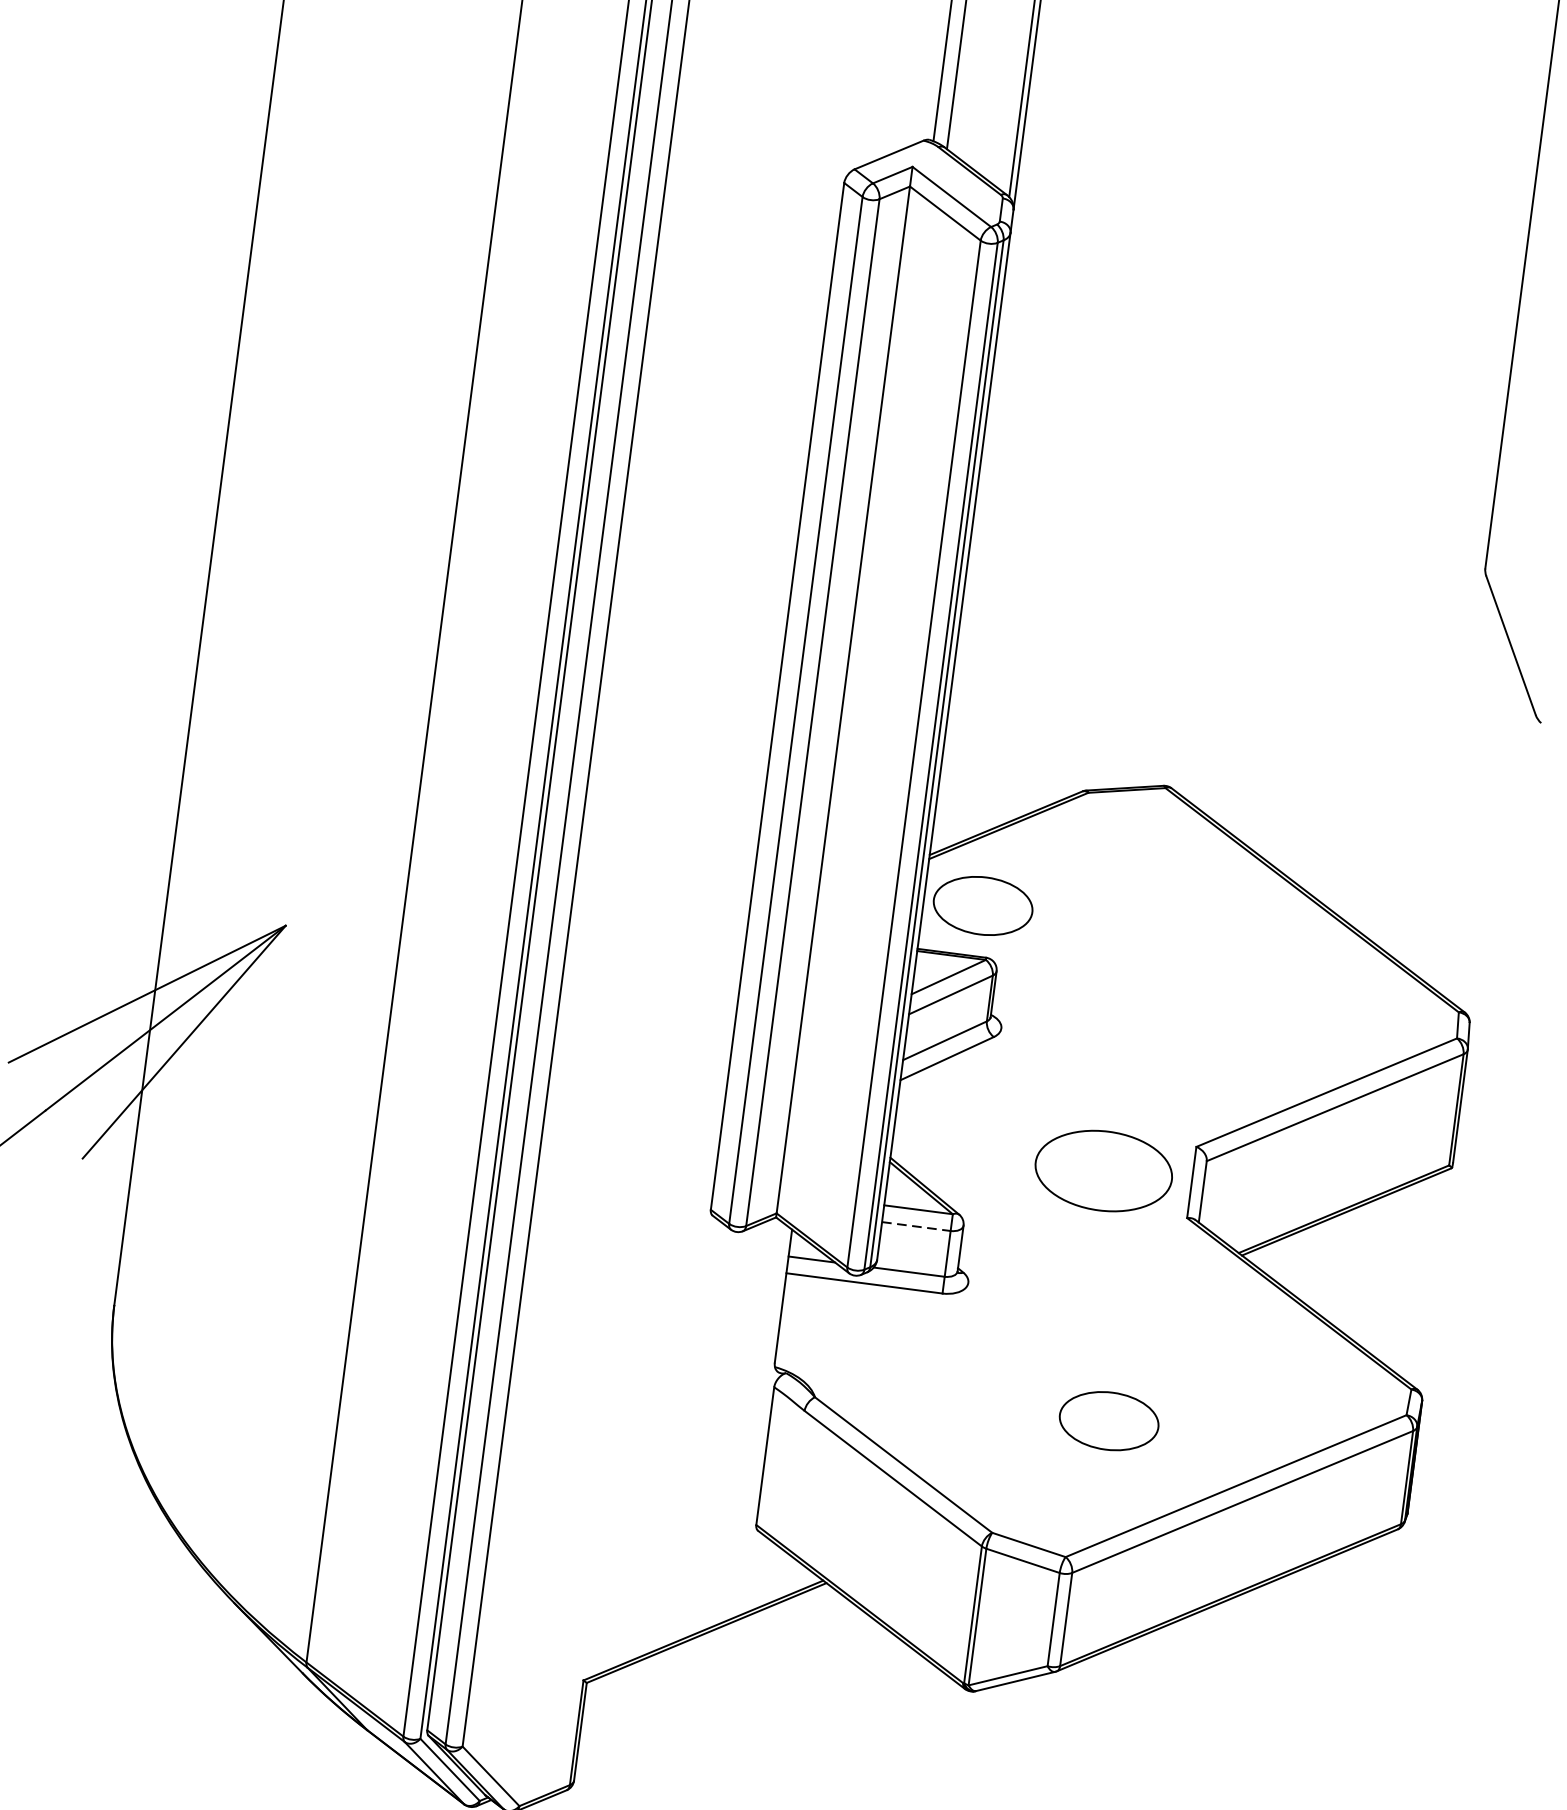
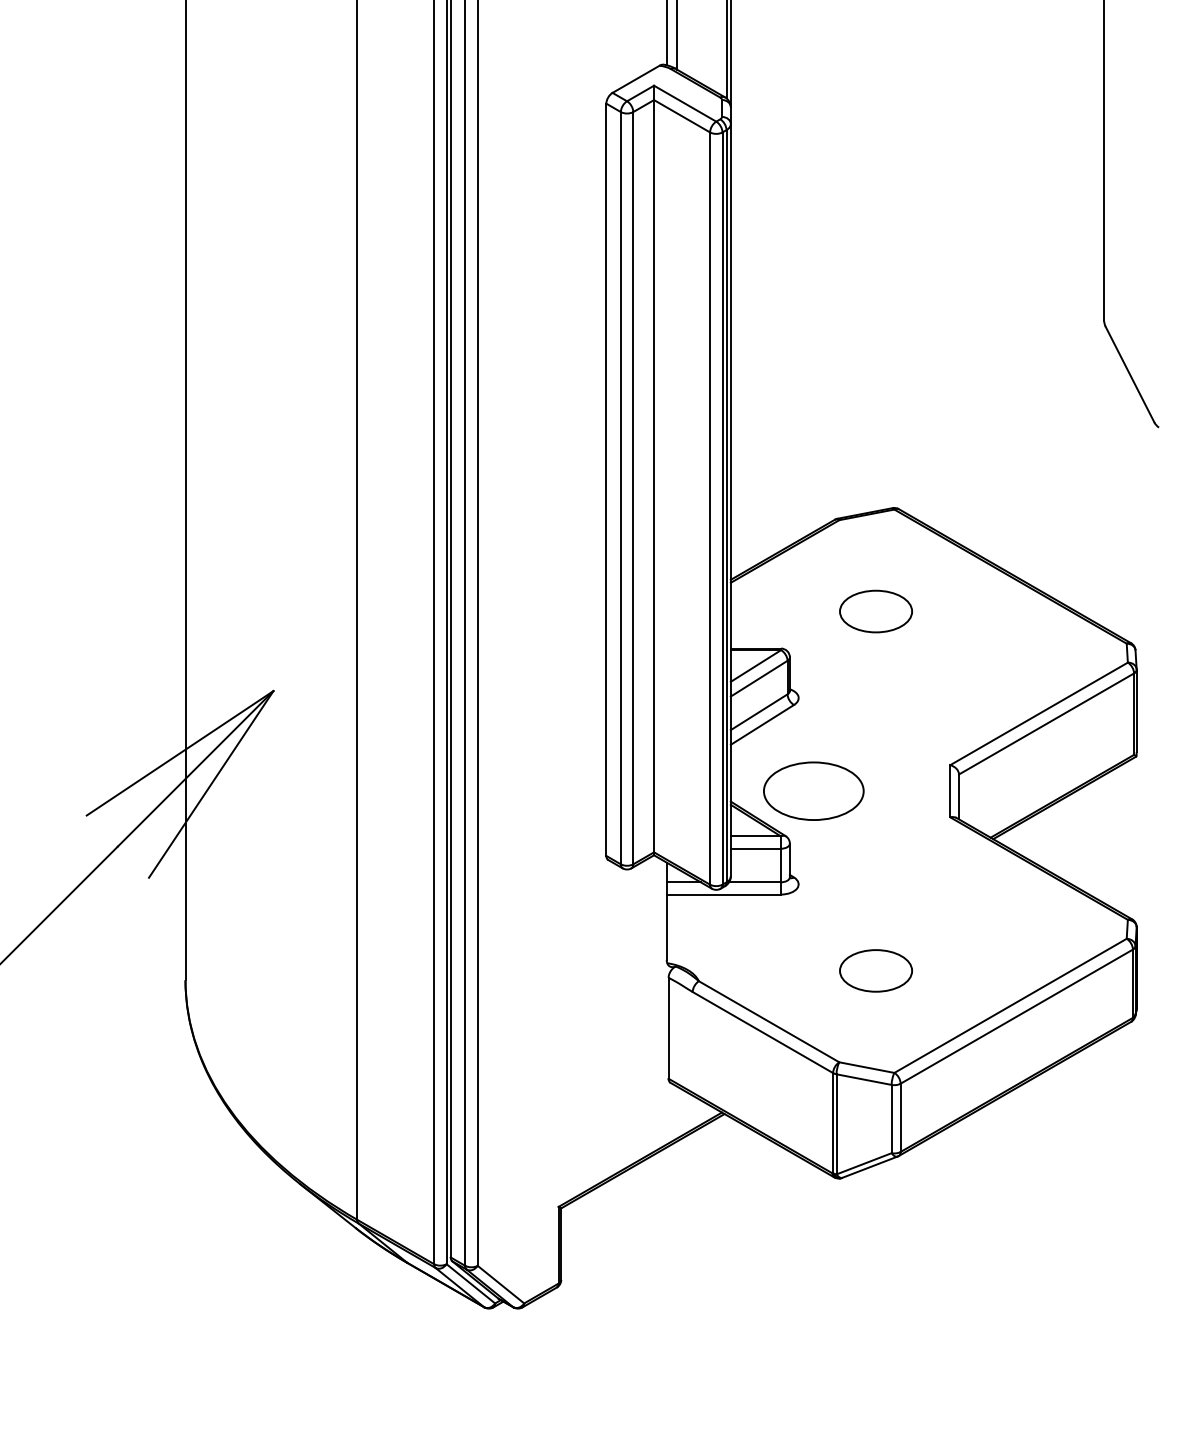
part: (982, 905) -> (875, 611), moved
part: (1103, 1170) -> (813, 790), moved
line: (917, 1226) -> (756, 848), dashed -> solid
part: (1108, 1420) -> (875, 970), moved

